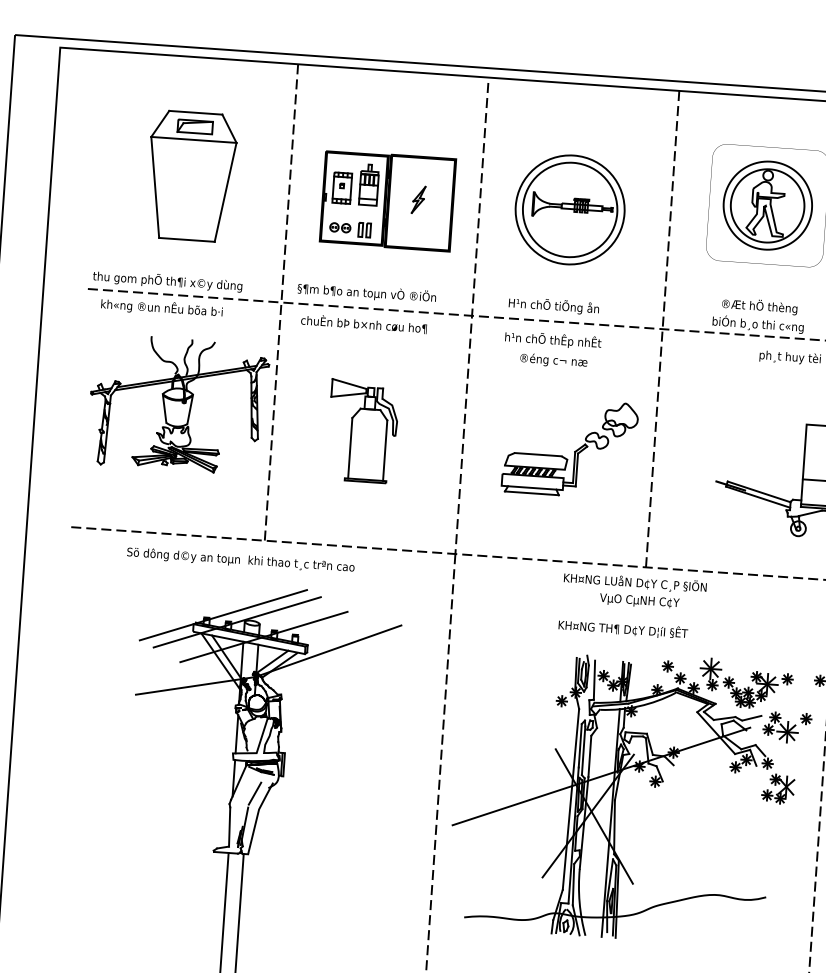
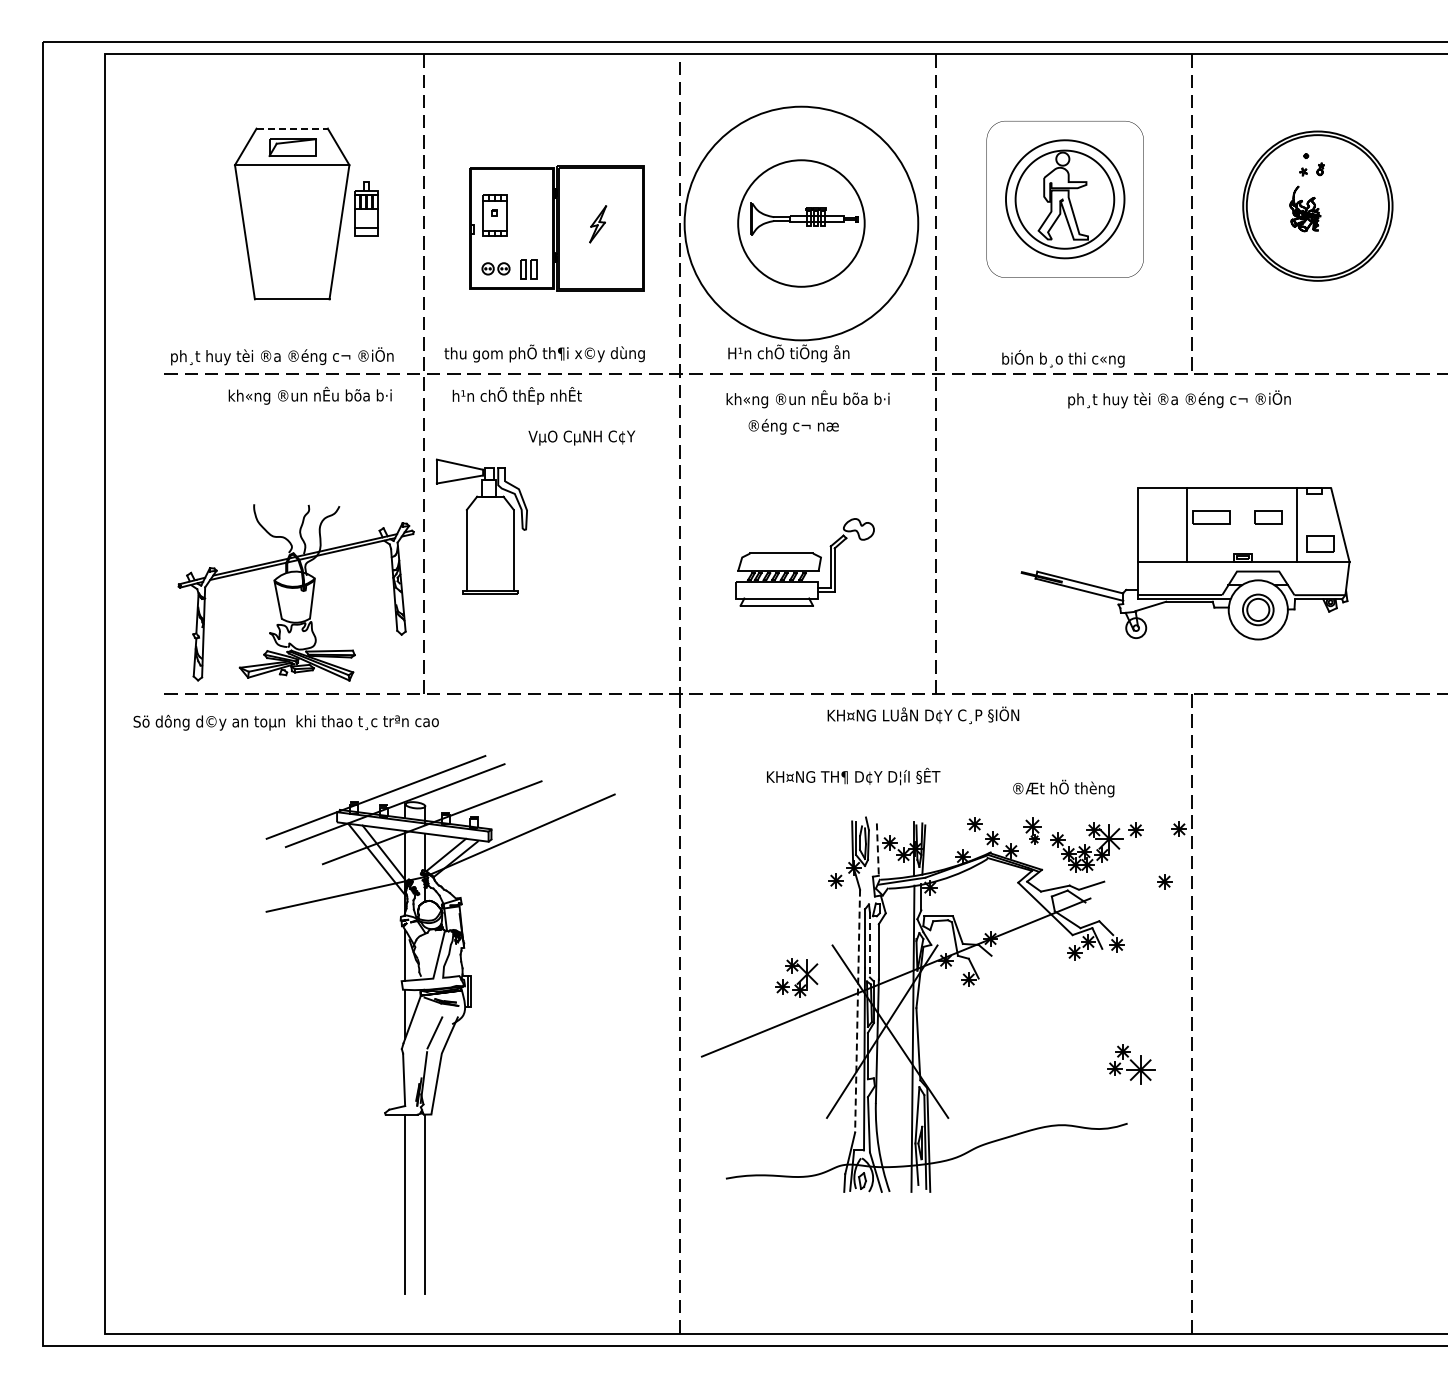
line: (196, 112) -> (292, 128), solid -> dashed
part: (369, 184) -> (366, 208), moved
circle: (570, 209) -> (801, 223), size x1.6
text: (175, 281) -> (281, 356), thu gom phÕ th¶i x©y dùng -> ph¸t huy tèi ®a ®éng c¬ ®iÖn
text: (372, 293) -> (544, 353), §¶m b¶o an toµn vÒ ®iÖn -> thu gom phÕ th¶i x©y dùng
text: (759, 306) -> (1063, 788), moved
text: (161, 307) -> (309, 395), moved
text: (363, 324) -> (536, 395), chuÈn bÞ b×nh cøu ho¶ -> h¹n chÕ thÊp nhÊt
text: (566, 341) -> (808, 399), h¹n chÕ thÊp nhÊt -> kh«ng ®un nÊu bõa b·i
part: (177, 404) -> (295, 592), moved
part: (620, 420) -> (888, 499), removed
part: (362, 431) -> (481, 526), moved
text: (240, 560) -> (285, 722), moved
text: (639, 600) -> (581, 437), moved
text: (623, 629) -> (853, 776), moved
part: (710, 674) -> (1032, 830), size x0.6
line: (594, 680) -> (877, 850), solid -> dashed
part: (780, 727) -> (1131, 1064), moved
line: (583, 750) -> (869, 944), solid -> dashed
part: (778, 788) -> (796, 977), moved
line: (570, 799) -> (857, 1011), solid -> dashed

